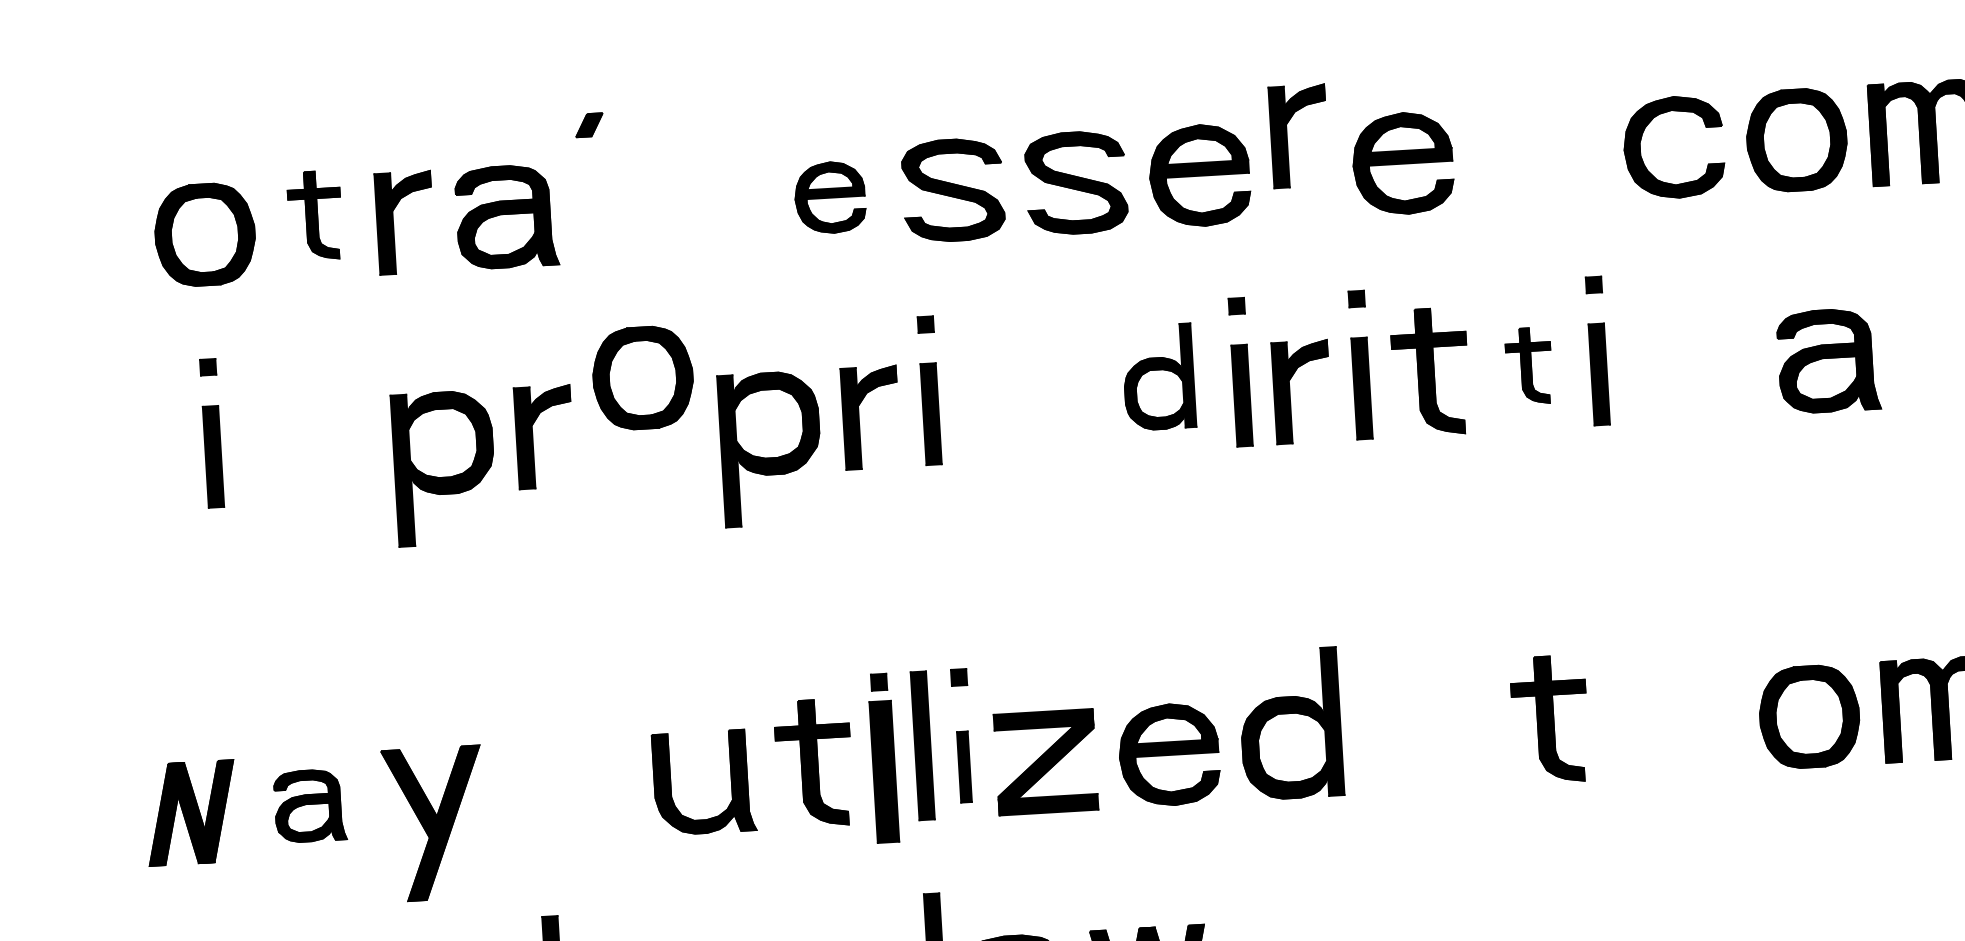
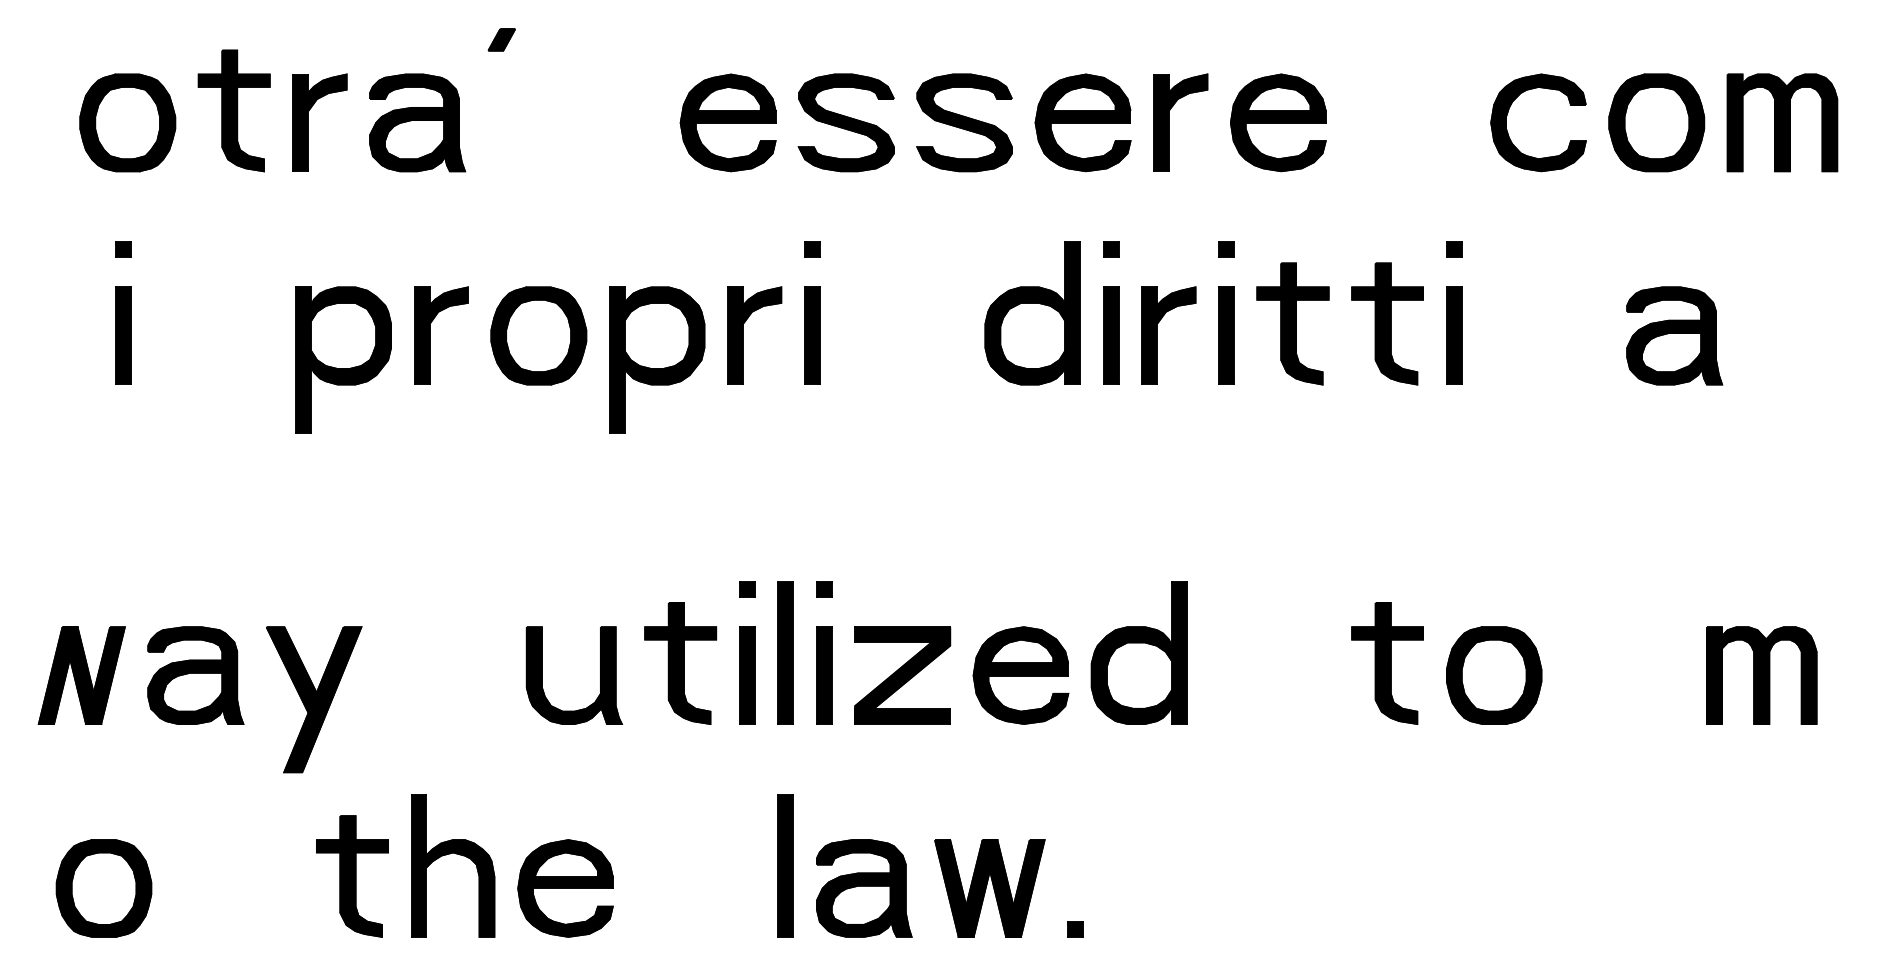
part: (1287, 136) -> (1169, 122), moved
part: (829, 197) -> (727, 122), size x1.43
part: (314, 215) -> (233, 110), size x1.43
part: (1528, 365) -> (1387, 323), size x1.67
part: (642, 377) -> (538, 335), moved
part: (1158, 377) -> (1032, 313), size x1.43
part: (1809, 716) -> (1494, 675), moved
part: (964, 766) -> (824, 675), size x1.43
part: (884, 771) -> (747, 675), size x0.71
part: (309, 805) -> (195, 675), size x1.43

